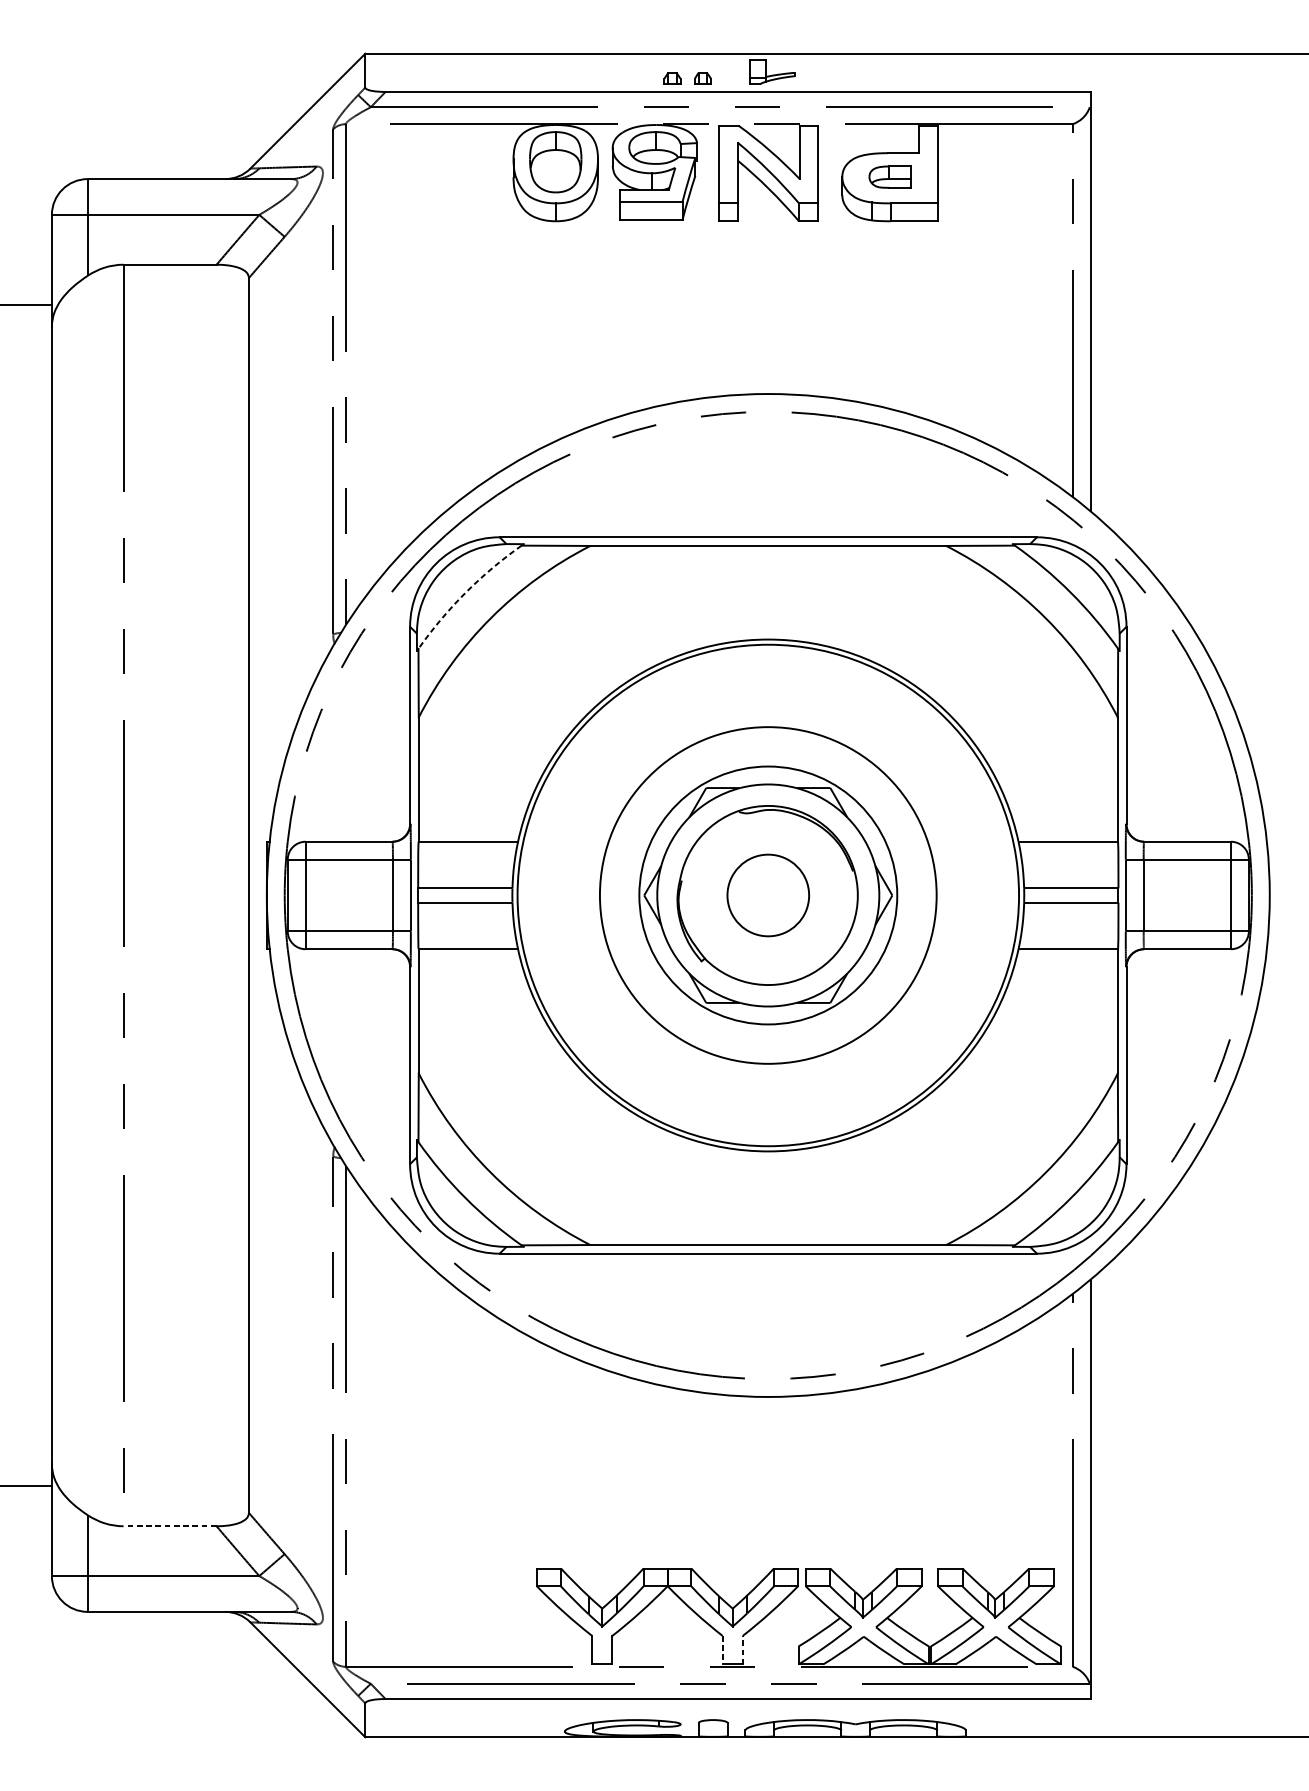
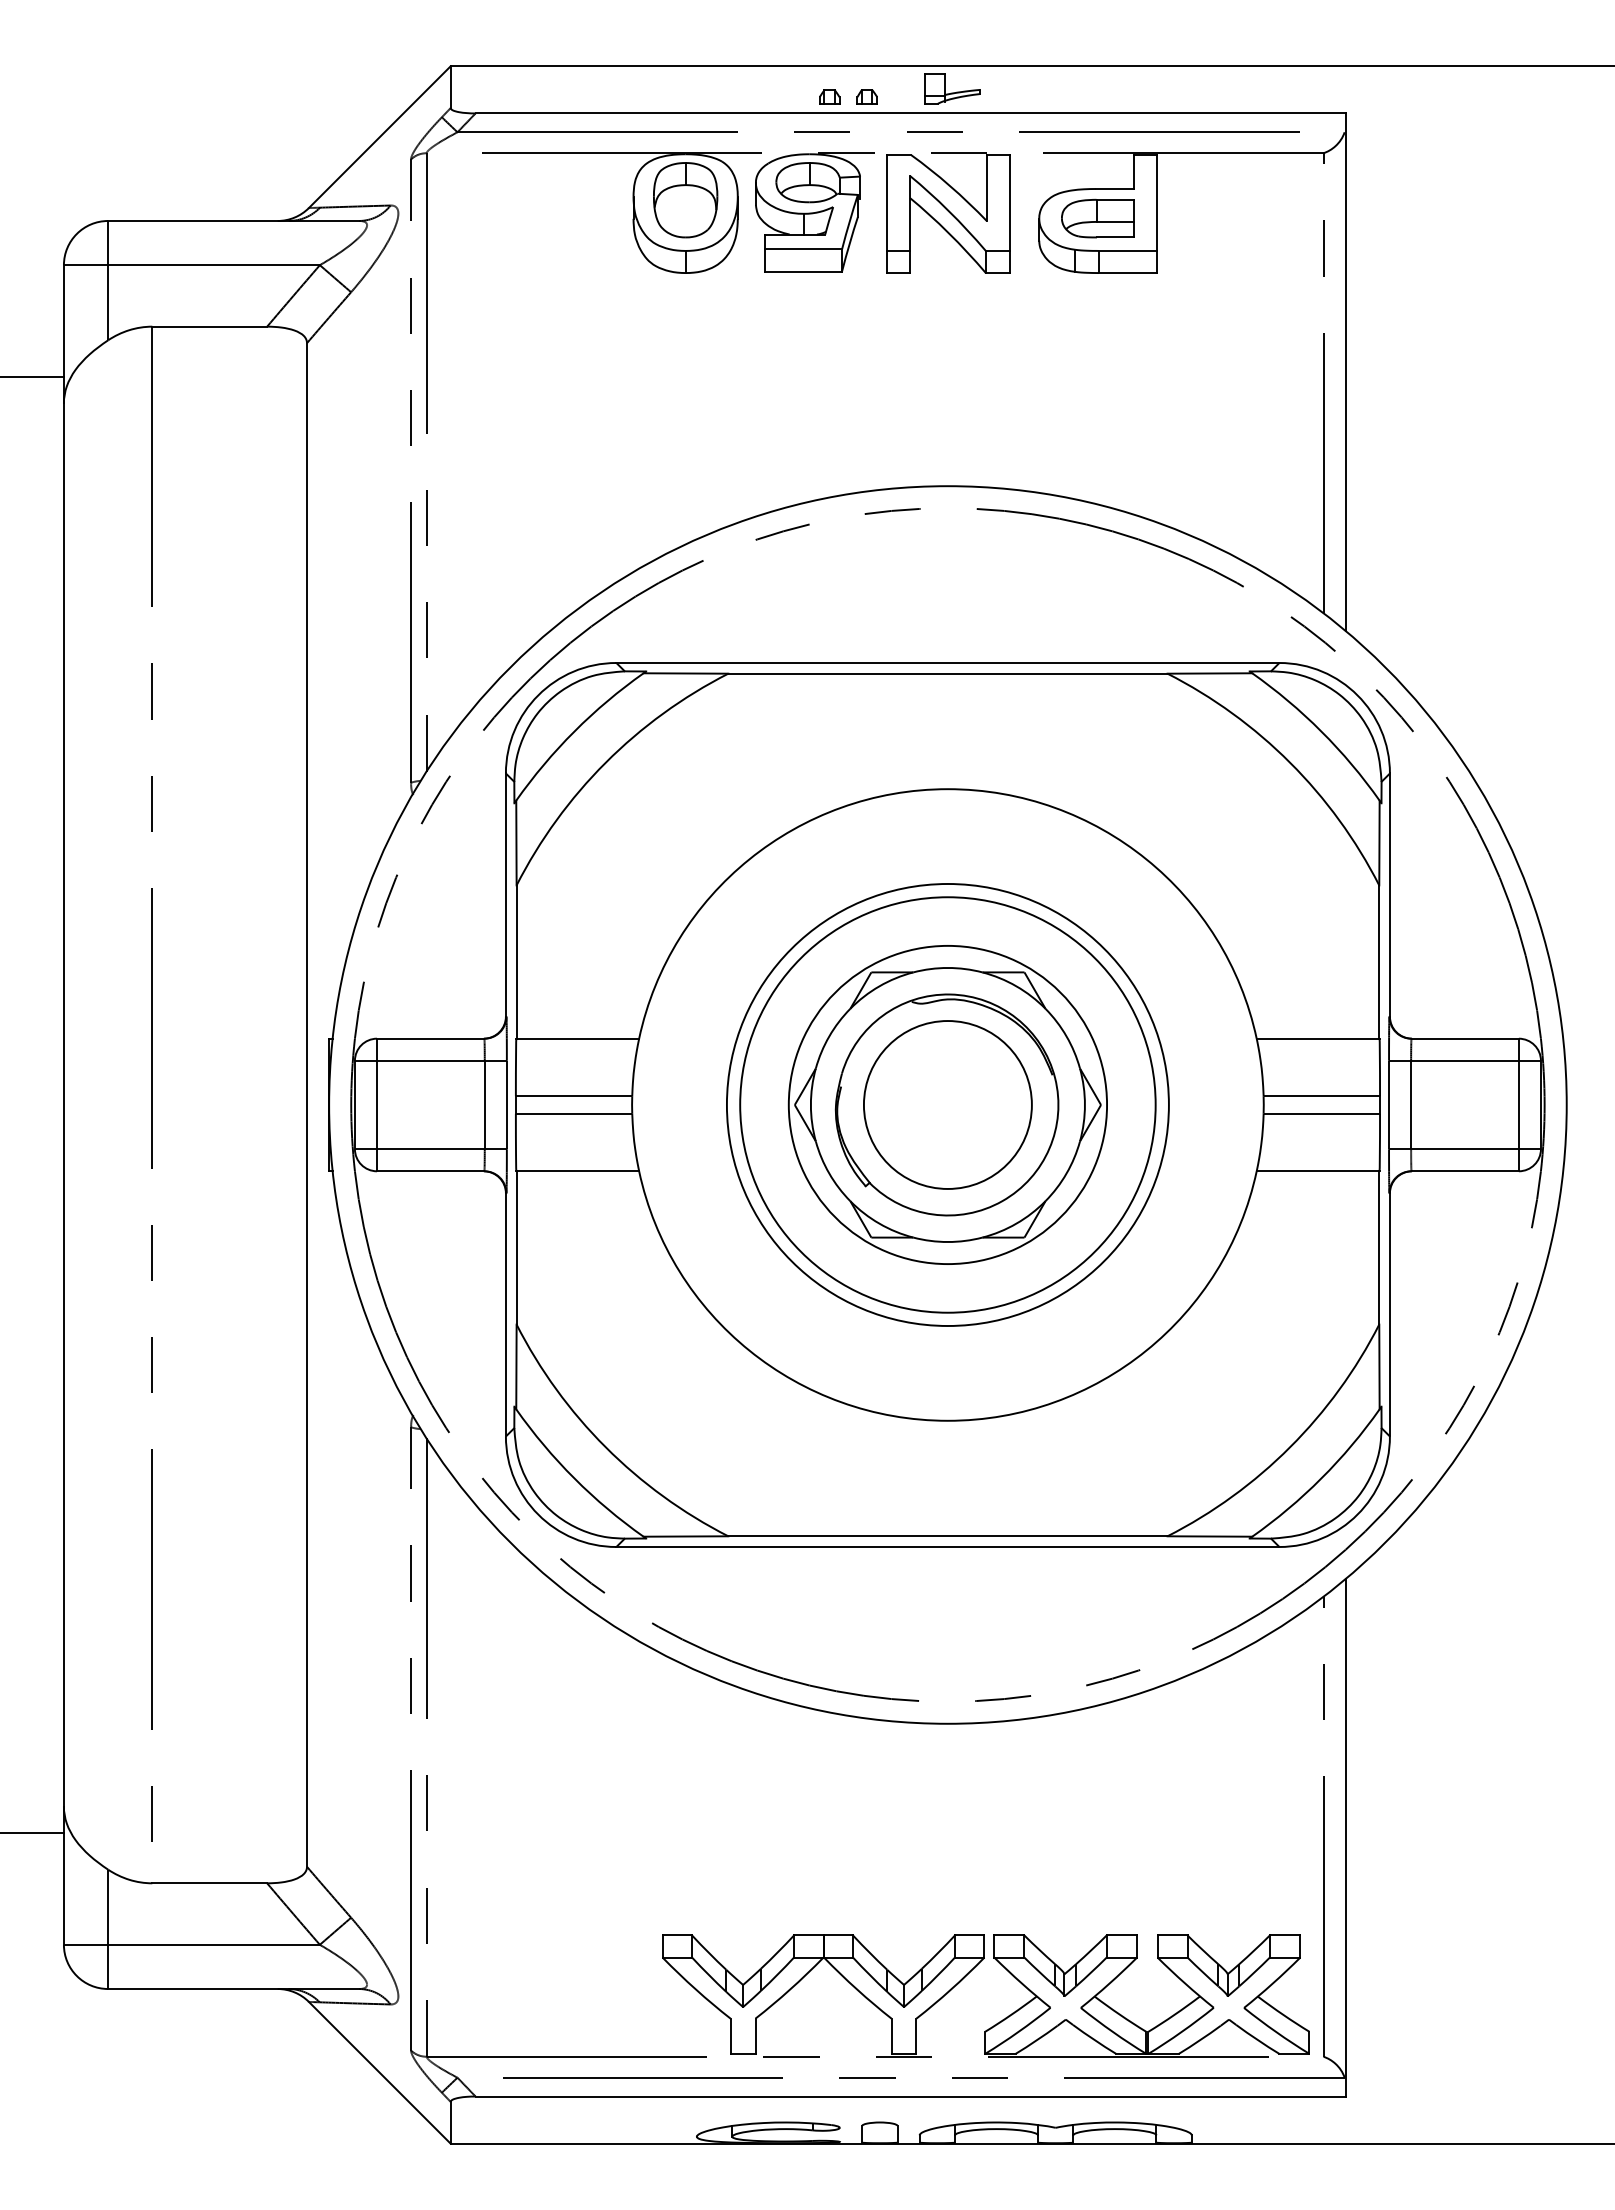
part: (889, 177) -> (1097, 218), size x1.43
arc: (465, 592) -> (574, 731), dashed -> solid
circle: (767, 895) -> (947, 1104), size x0.71
circle: (767, 895) -> (947, 1104), size x1.67
line: (169, 1526) -> (209, 1883), dashed -> solid
line: (722, 1650) -> (891, 2036), dashed -> solid
line: (742, 1650) -> (916, 2036), dashed -> solid

